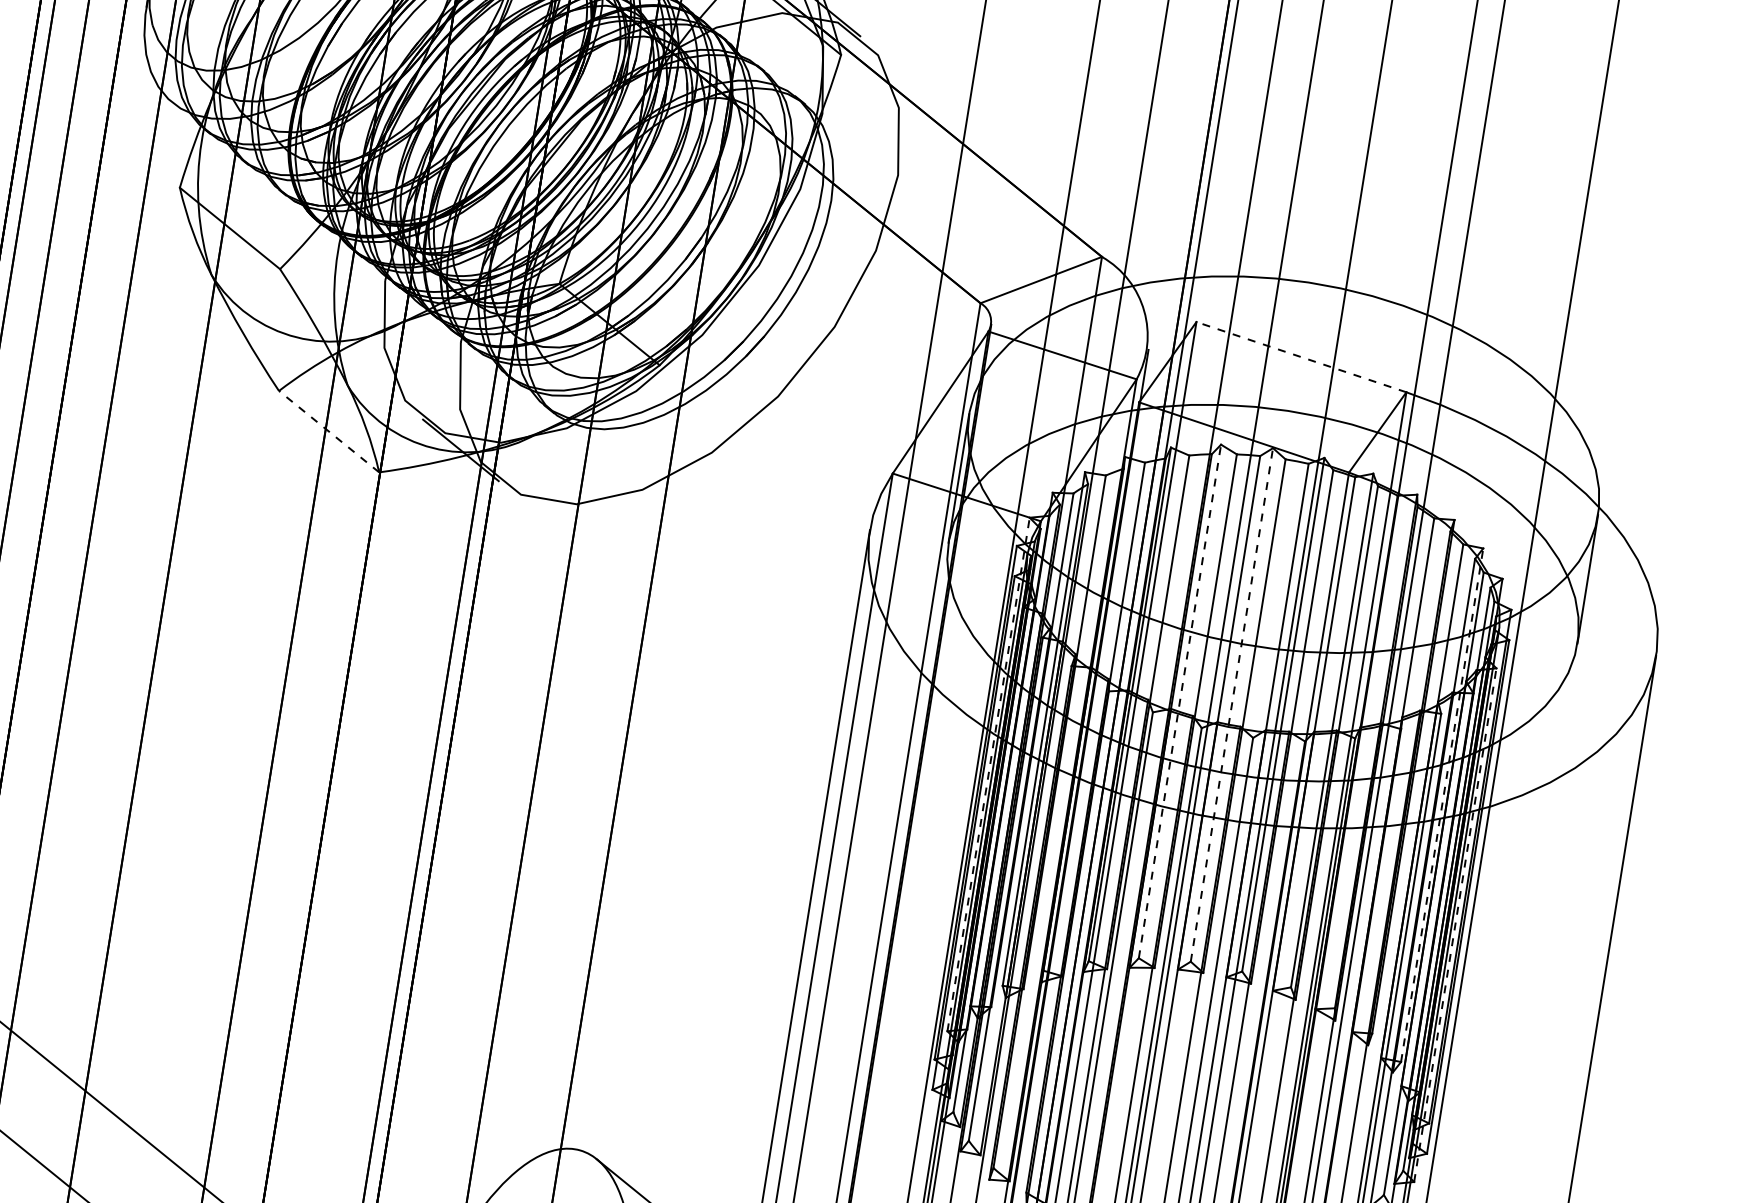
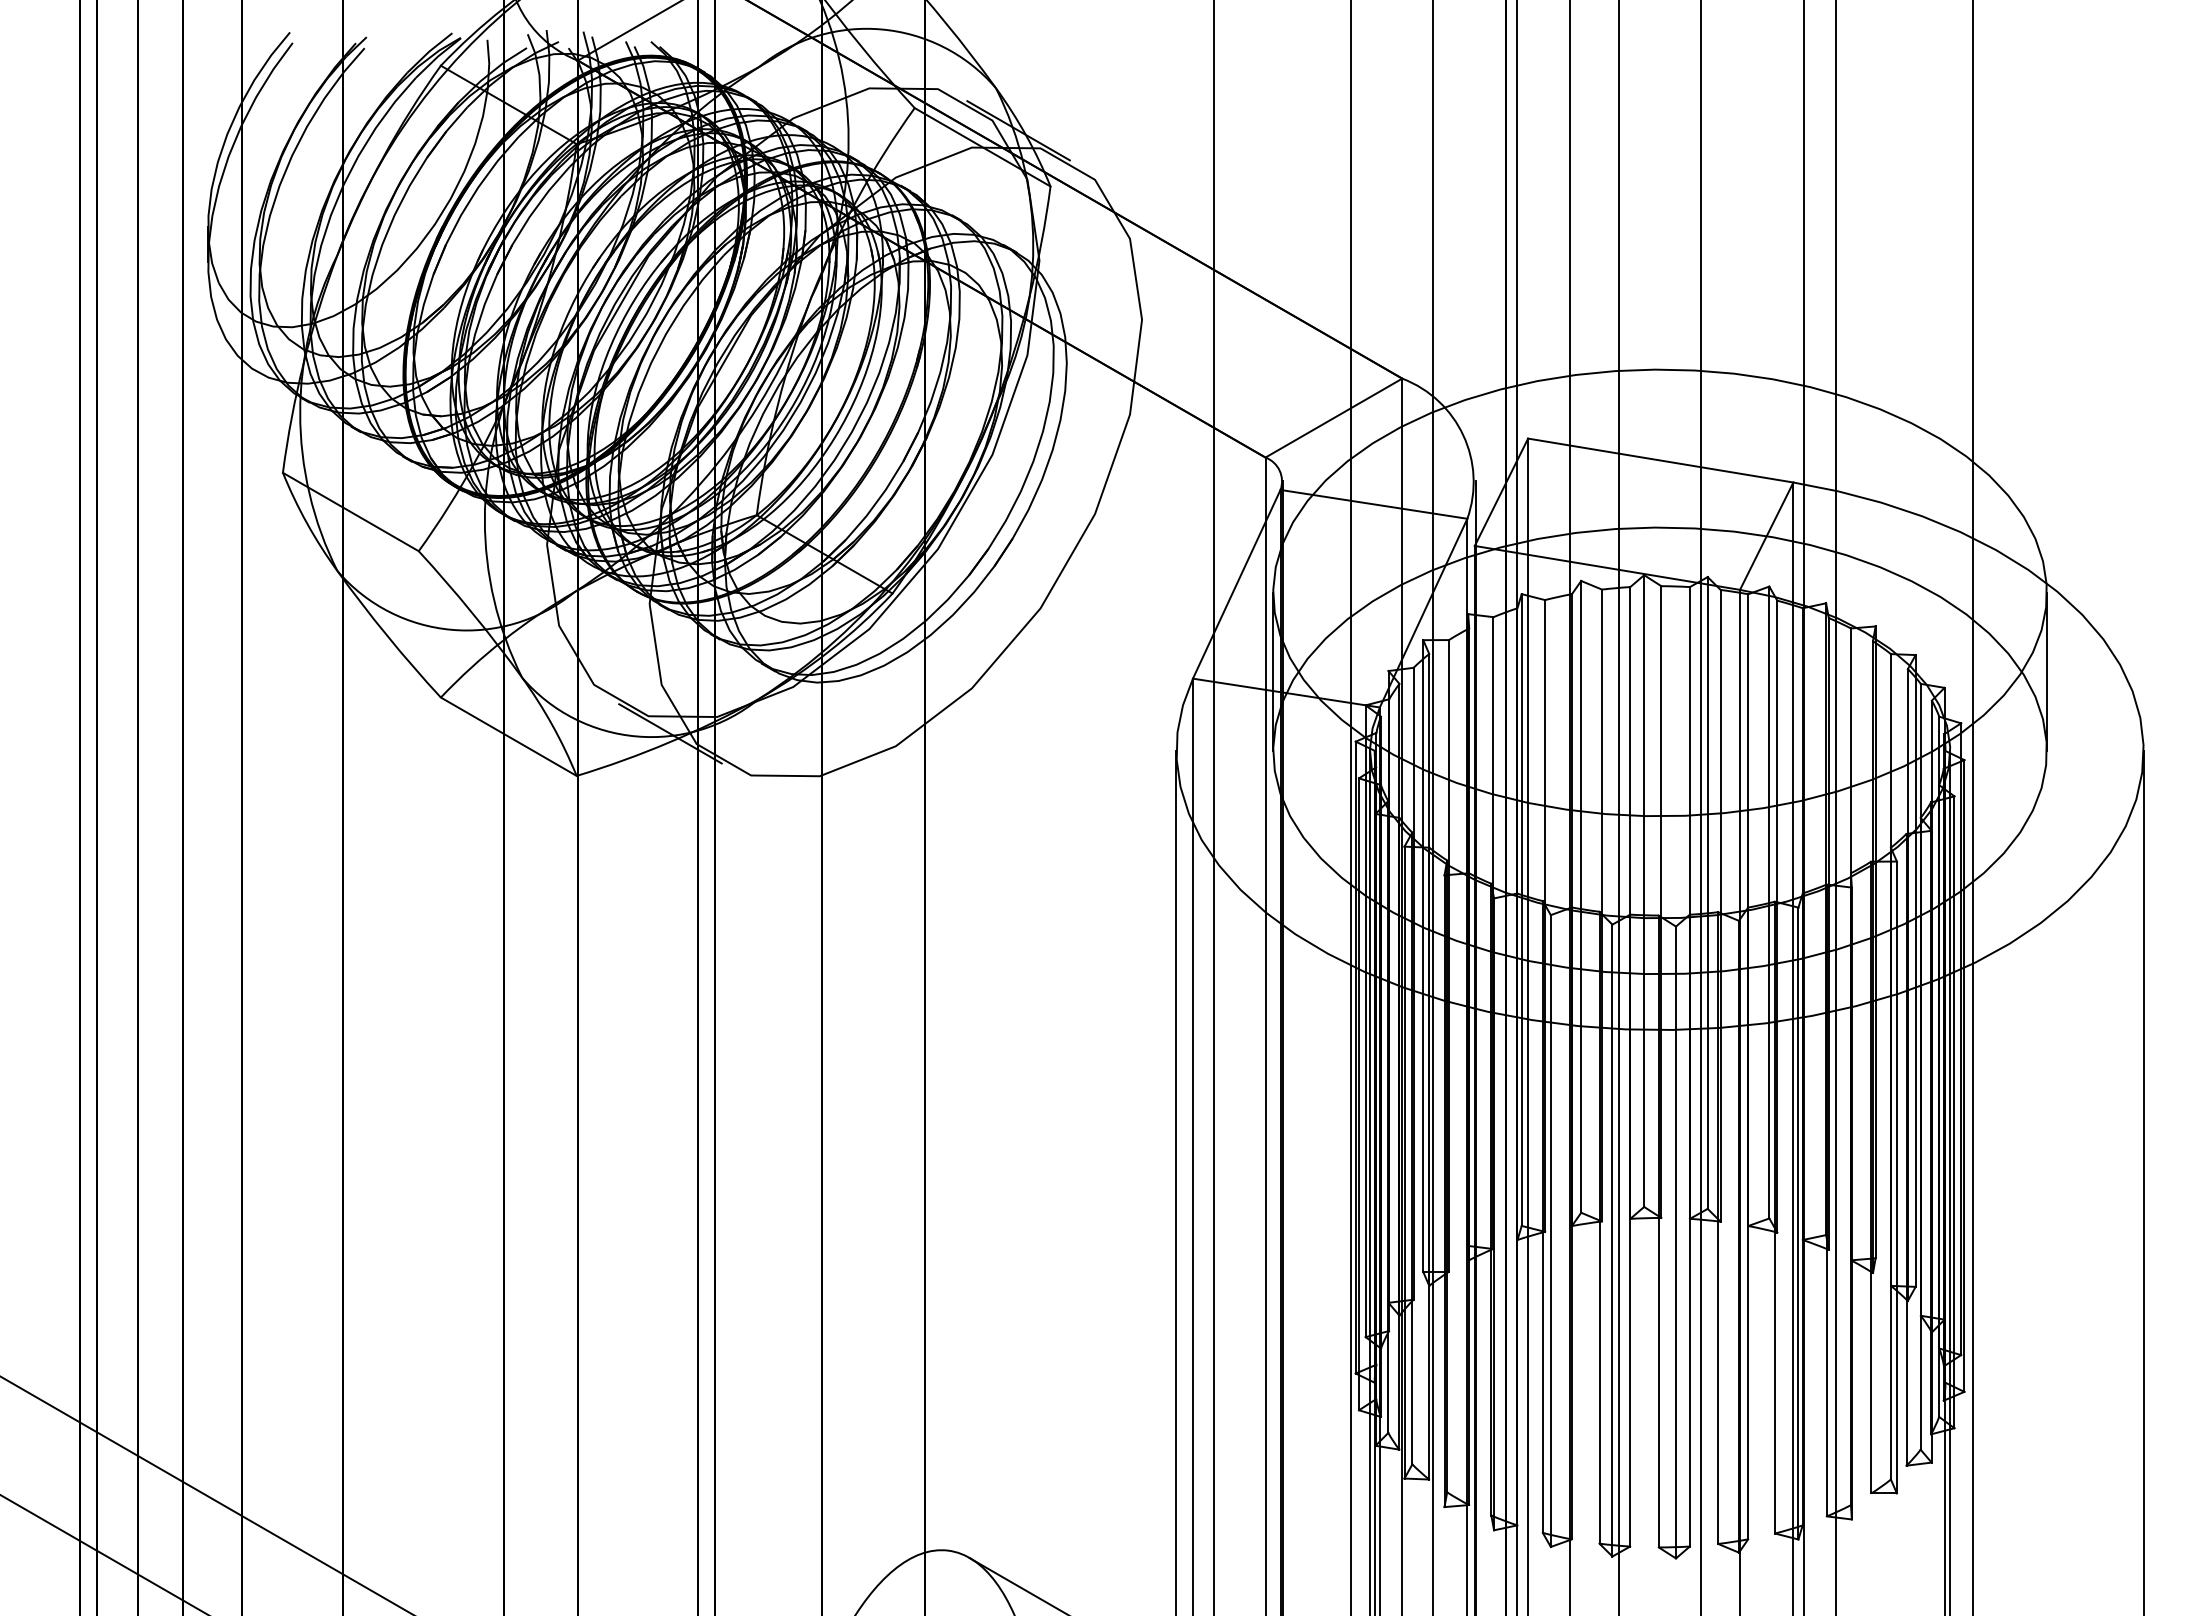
line: (1301, 357) -> (1660, 460), dashed -> solid
line: (328, 431) -> (508, 736), dashed -> solid
line: (1180, 701) -> (1581, 896), dashed -> solid
line: (1232, 705) -> (1644, 891), dashed -> solid
line: (988, 774) -> (1365, 1021), dashed -> solid
line: (1442, 804) -> (1915, 970), dashed -> solid
line: (1455, 925) -> (1954, 1112), dashed -> solid

